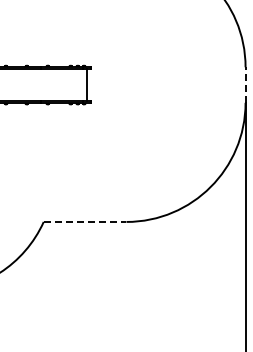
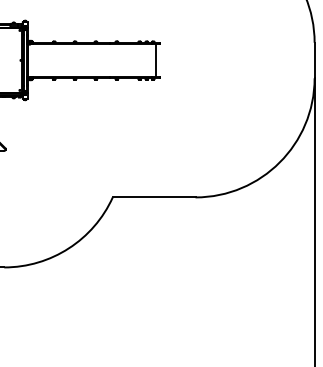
line: (245, 85) -> (314, 60), dashed -> solid
line: (85, 222) -> (154, 197), dashed -> solid

